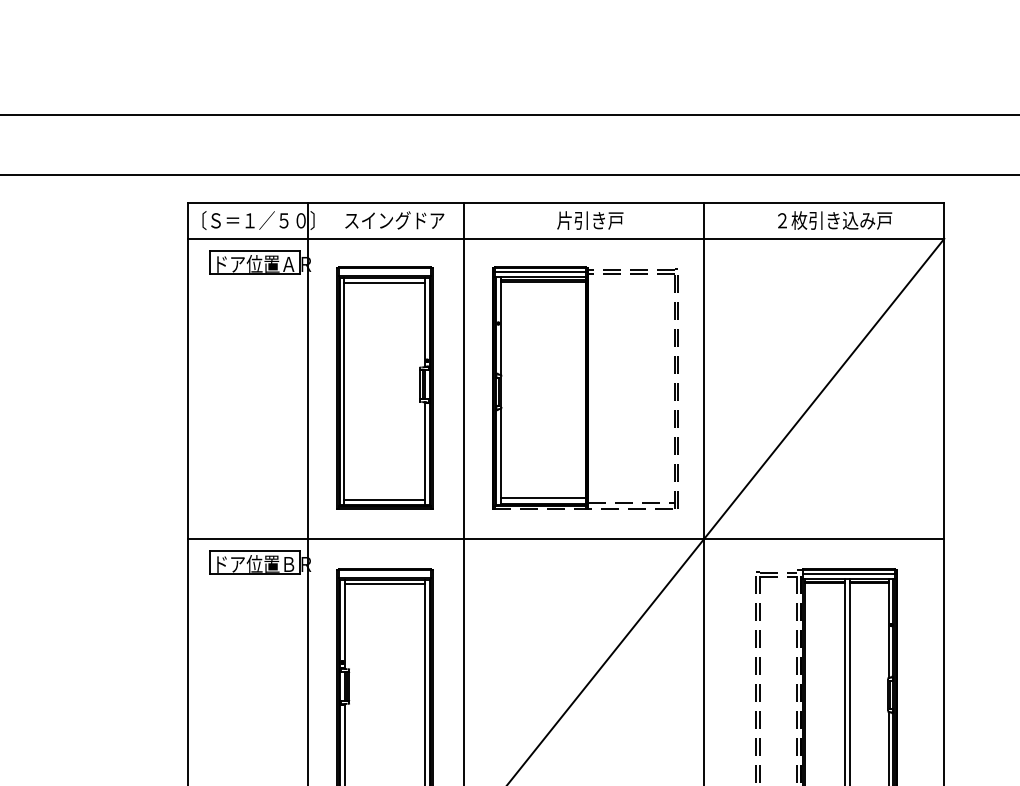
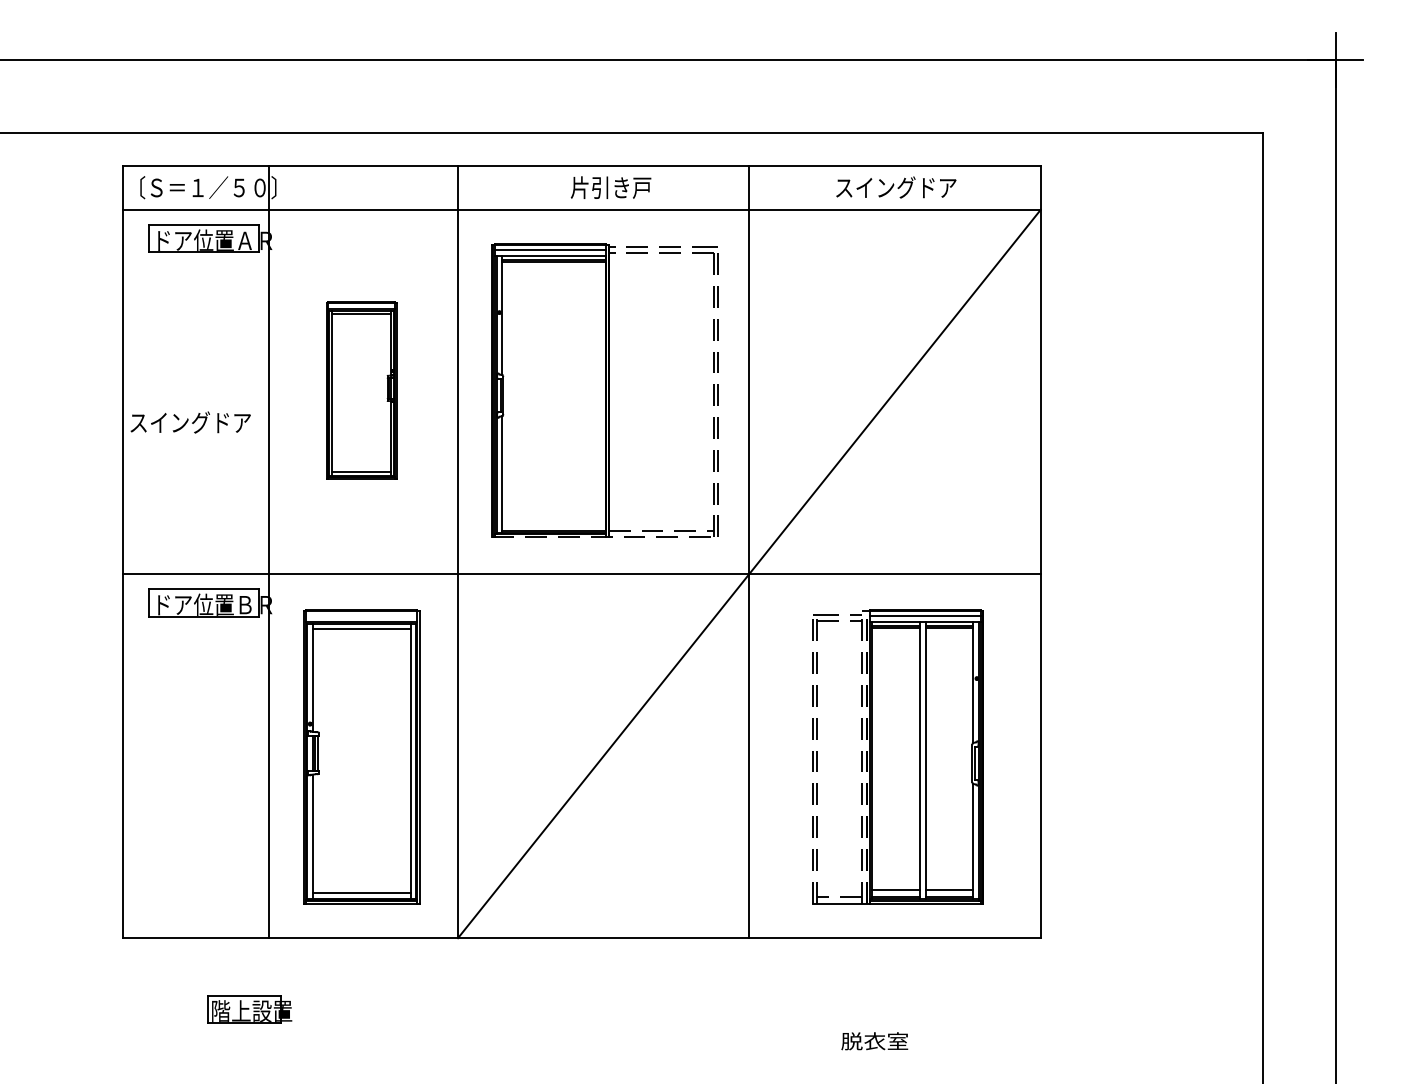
text: (394, 220) -> (190, 422), moved
text: (833, 220) -> (906, 187), ２枚引き込み戸 -> スイングドア
part: (384, 387) -> (361, 390), size x0.6
line: (543, 498) -> (554, 524), removed

